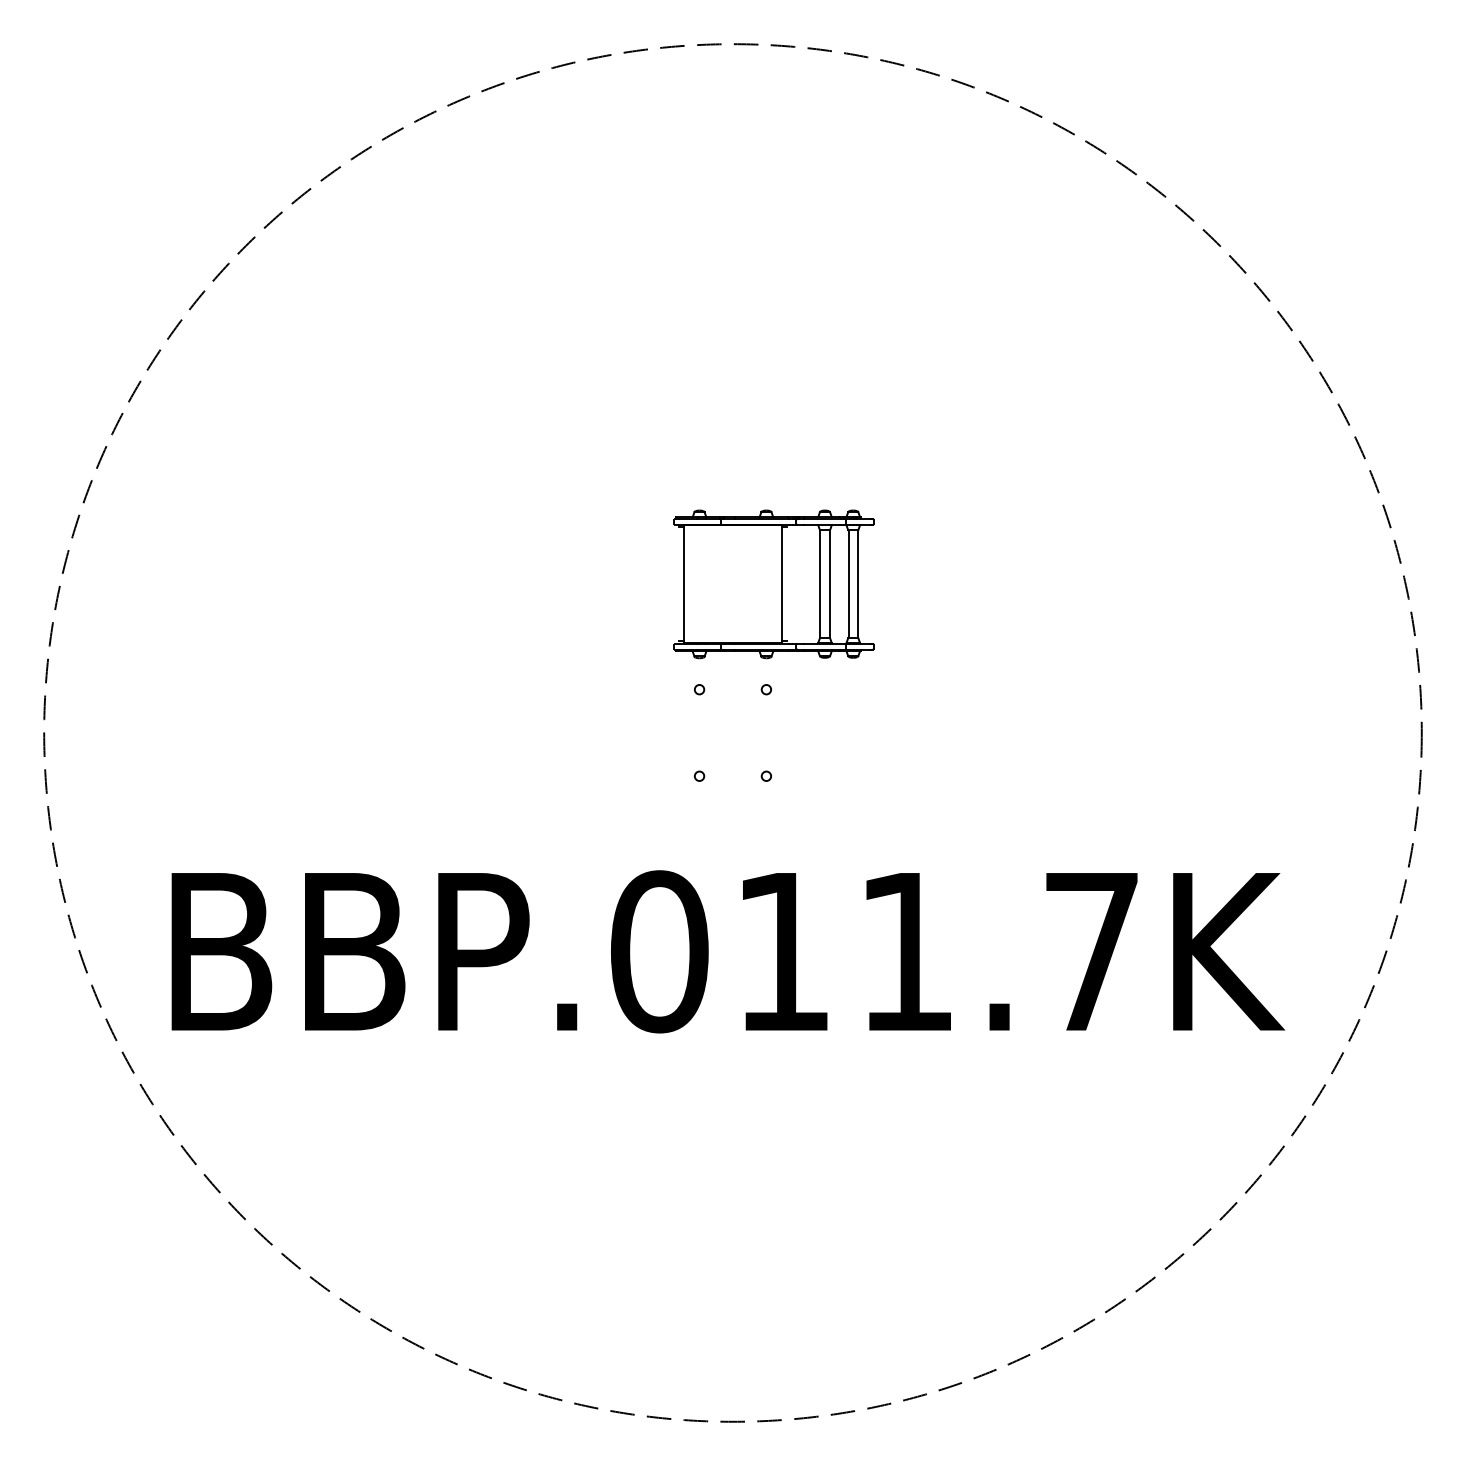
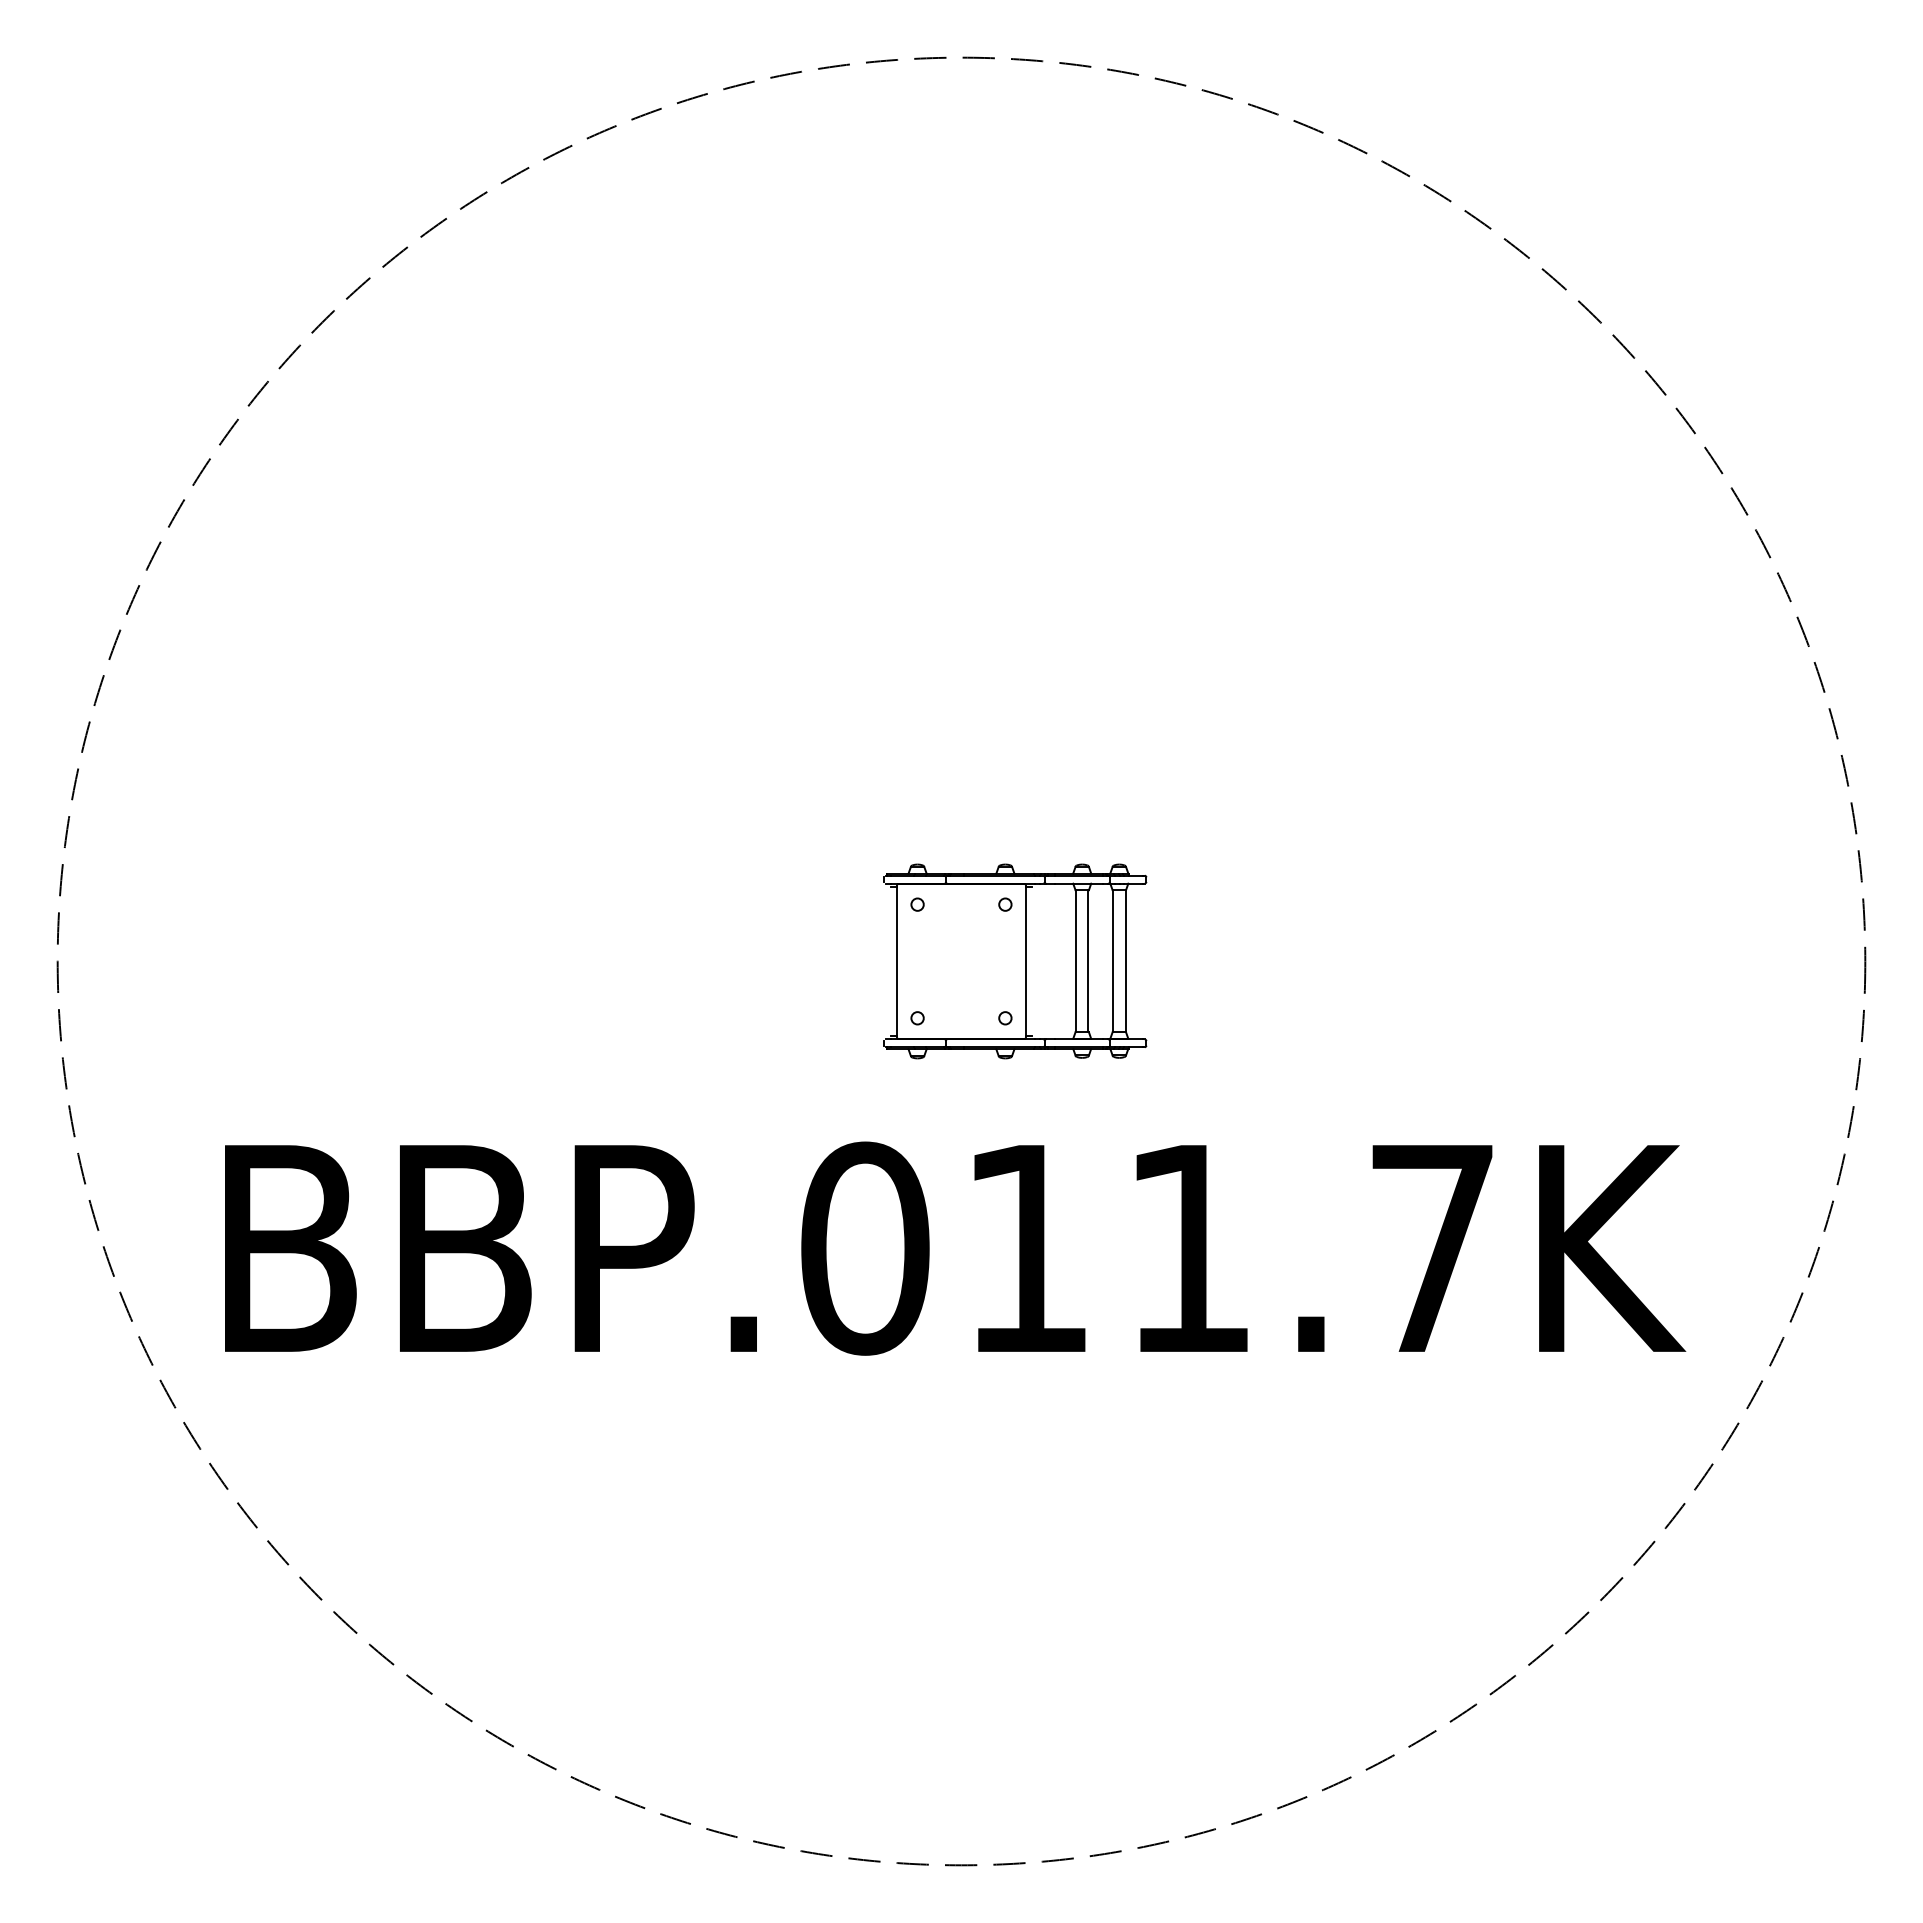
part: (774, 584) -> (1015, 961), moved

